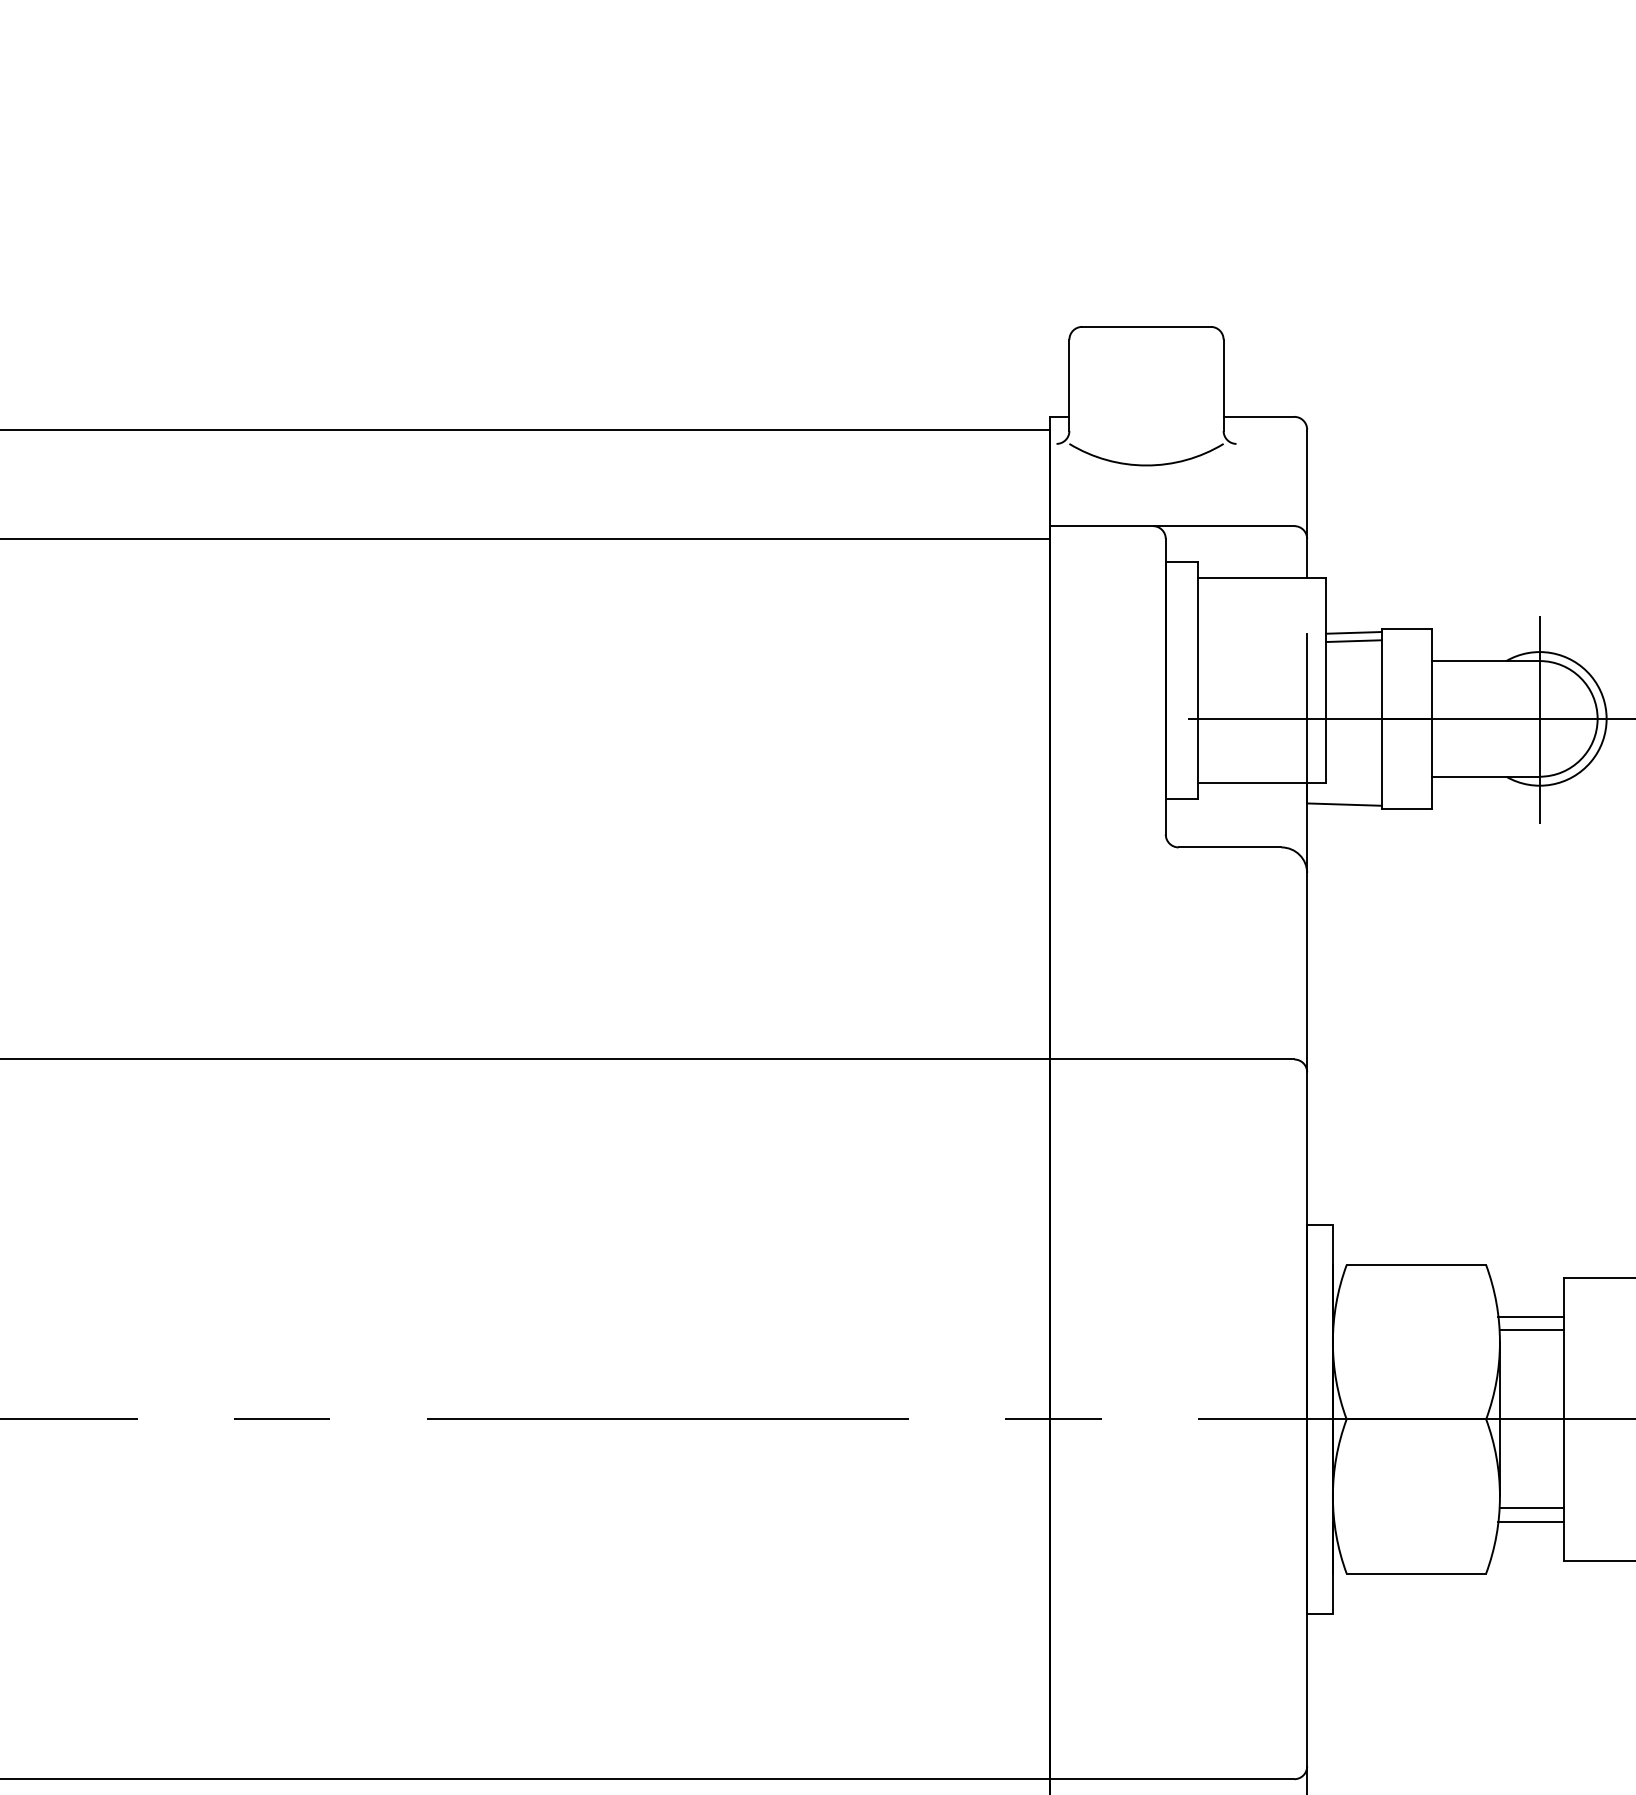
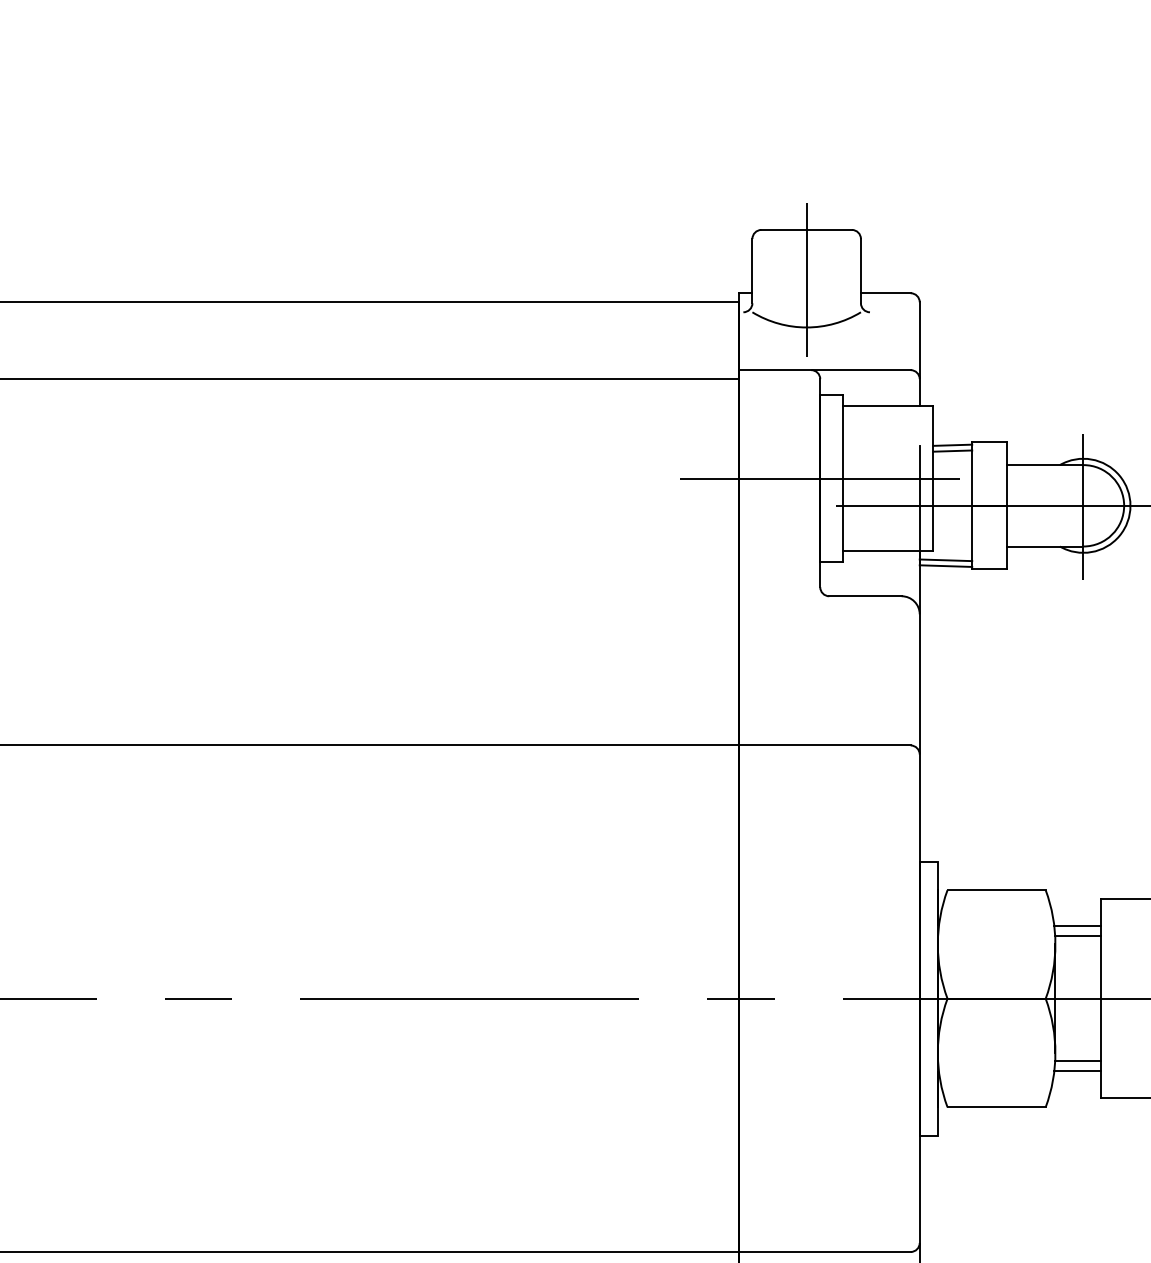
line: (1146, 397) -> (806, 279), added
line: (1166, 680) -> (820, 478), added
line: (1343, 796) -> (945, 560), added

